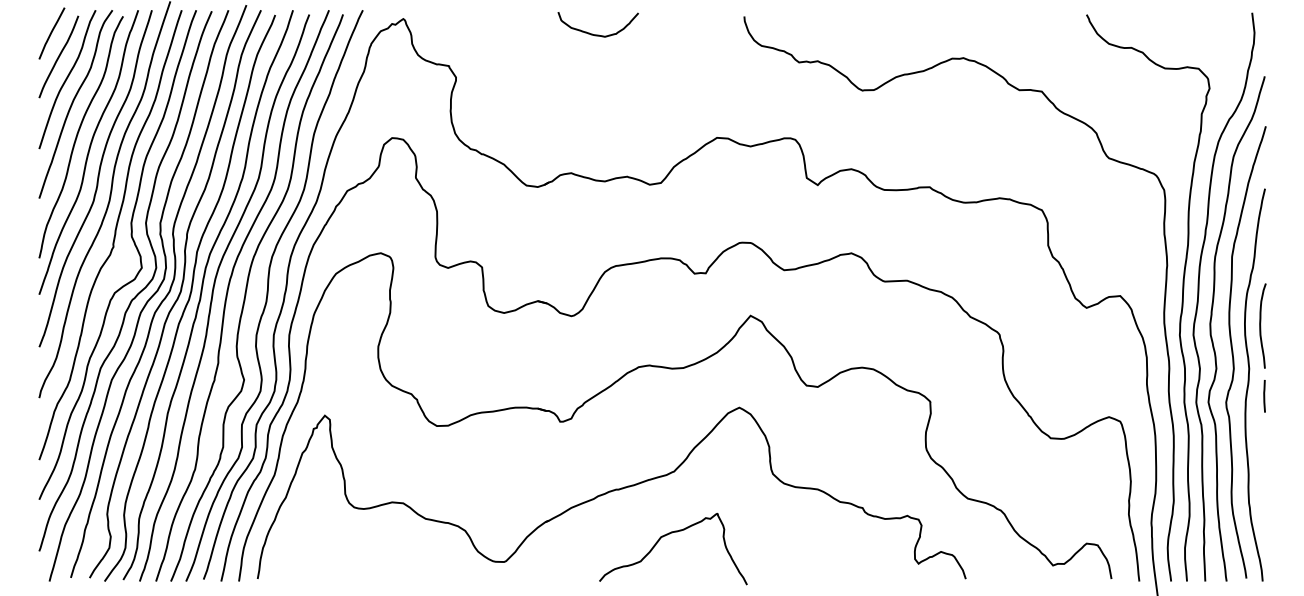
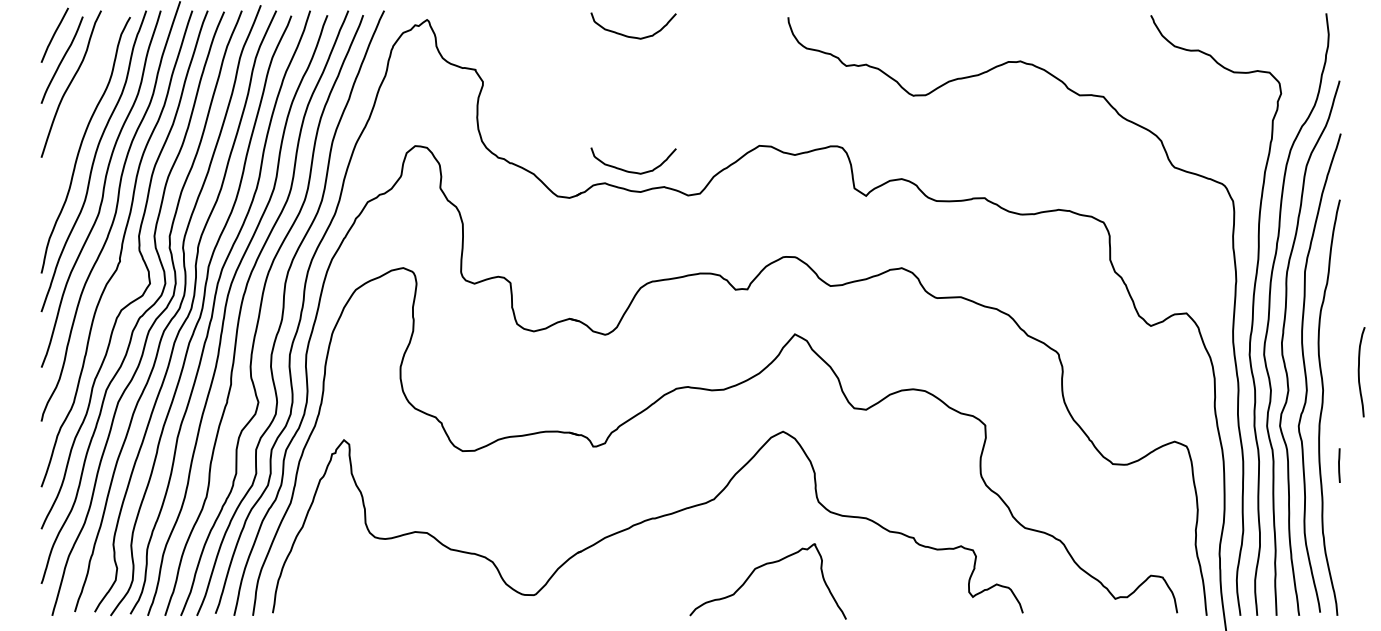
curve: (73, 103) -> (77, 109), removed
curve: (598, 162) -> (633, 171), added
curve: (1260, 326) -> (1359, 372), moved
line: (1264, 396) -> (1339, 465), moved
curve: (667, 535) -> (761, 567), moved

